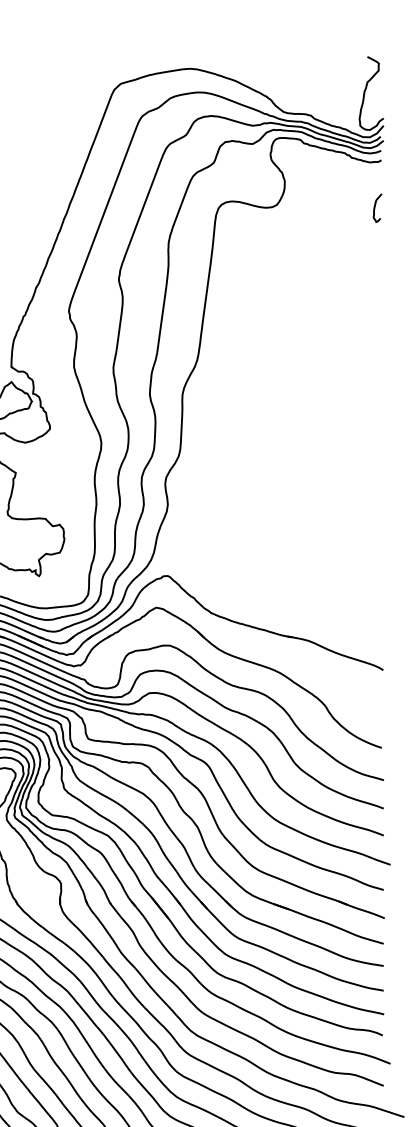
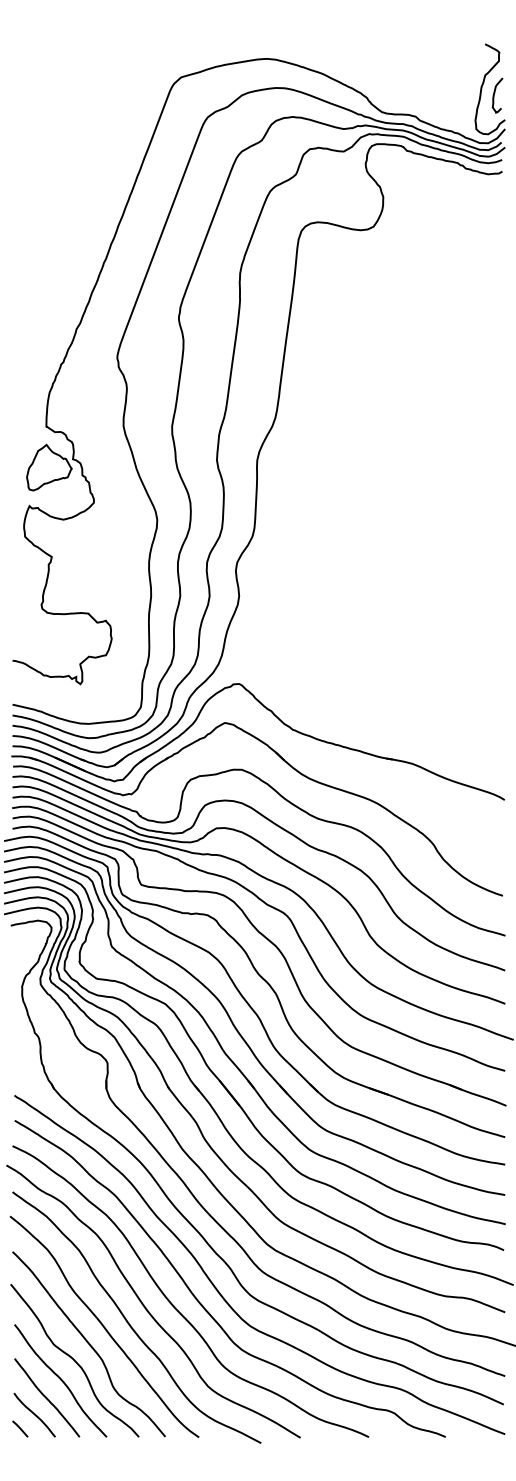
curve: (375, 206) -> (495, 93), moved

